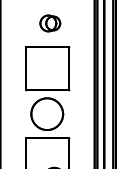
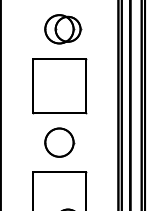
part: (50, 23) -> (63, 29), size x1.43
part: (47, 114) -> (59, 142), size x0.71

